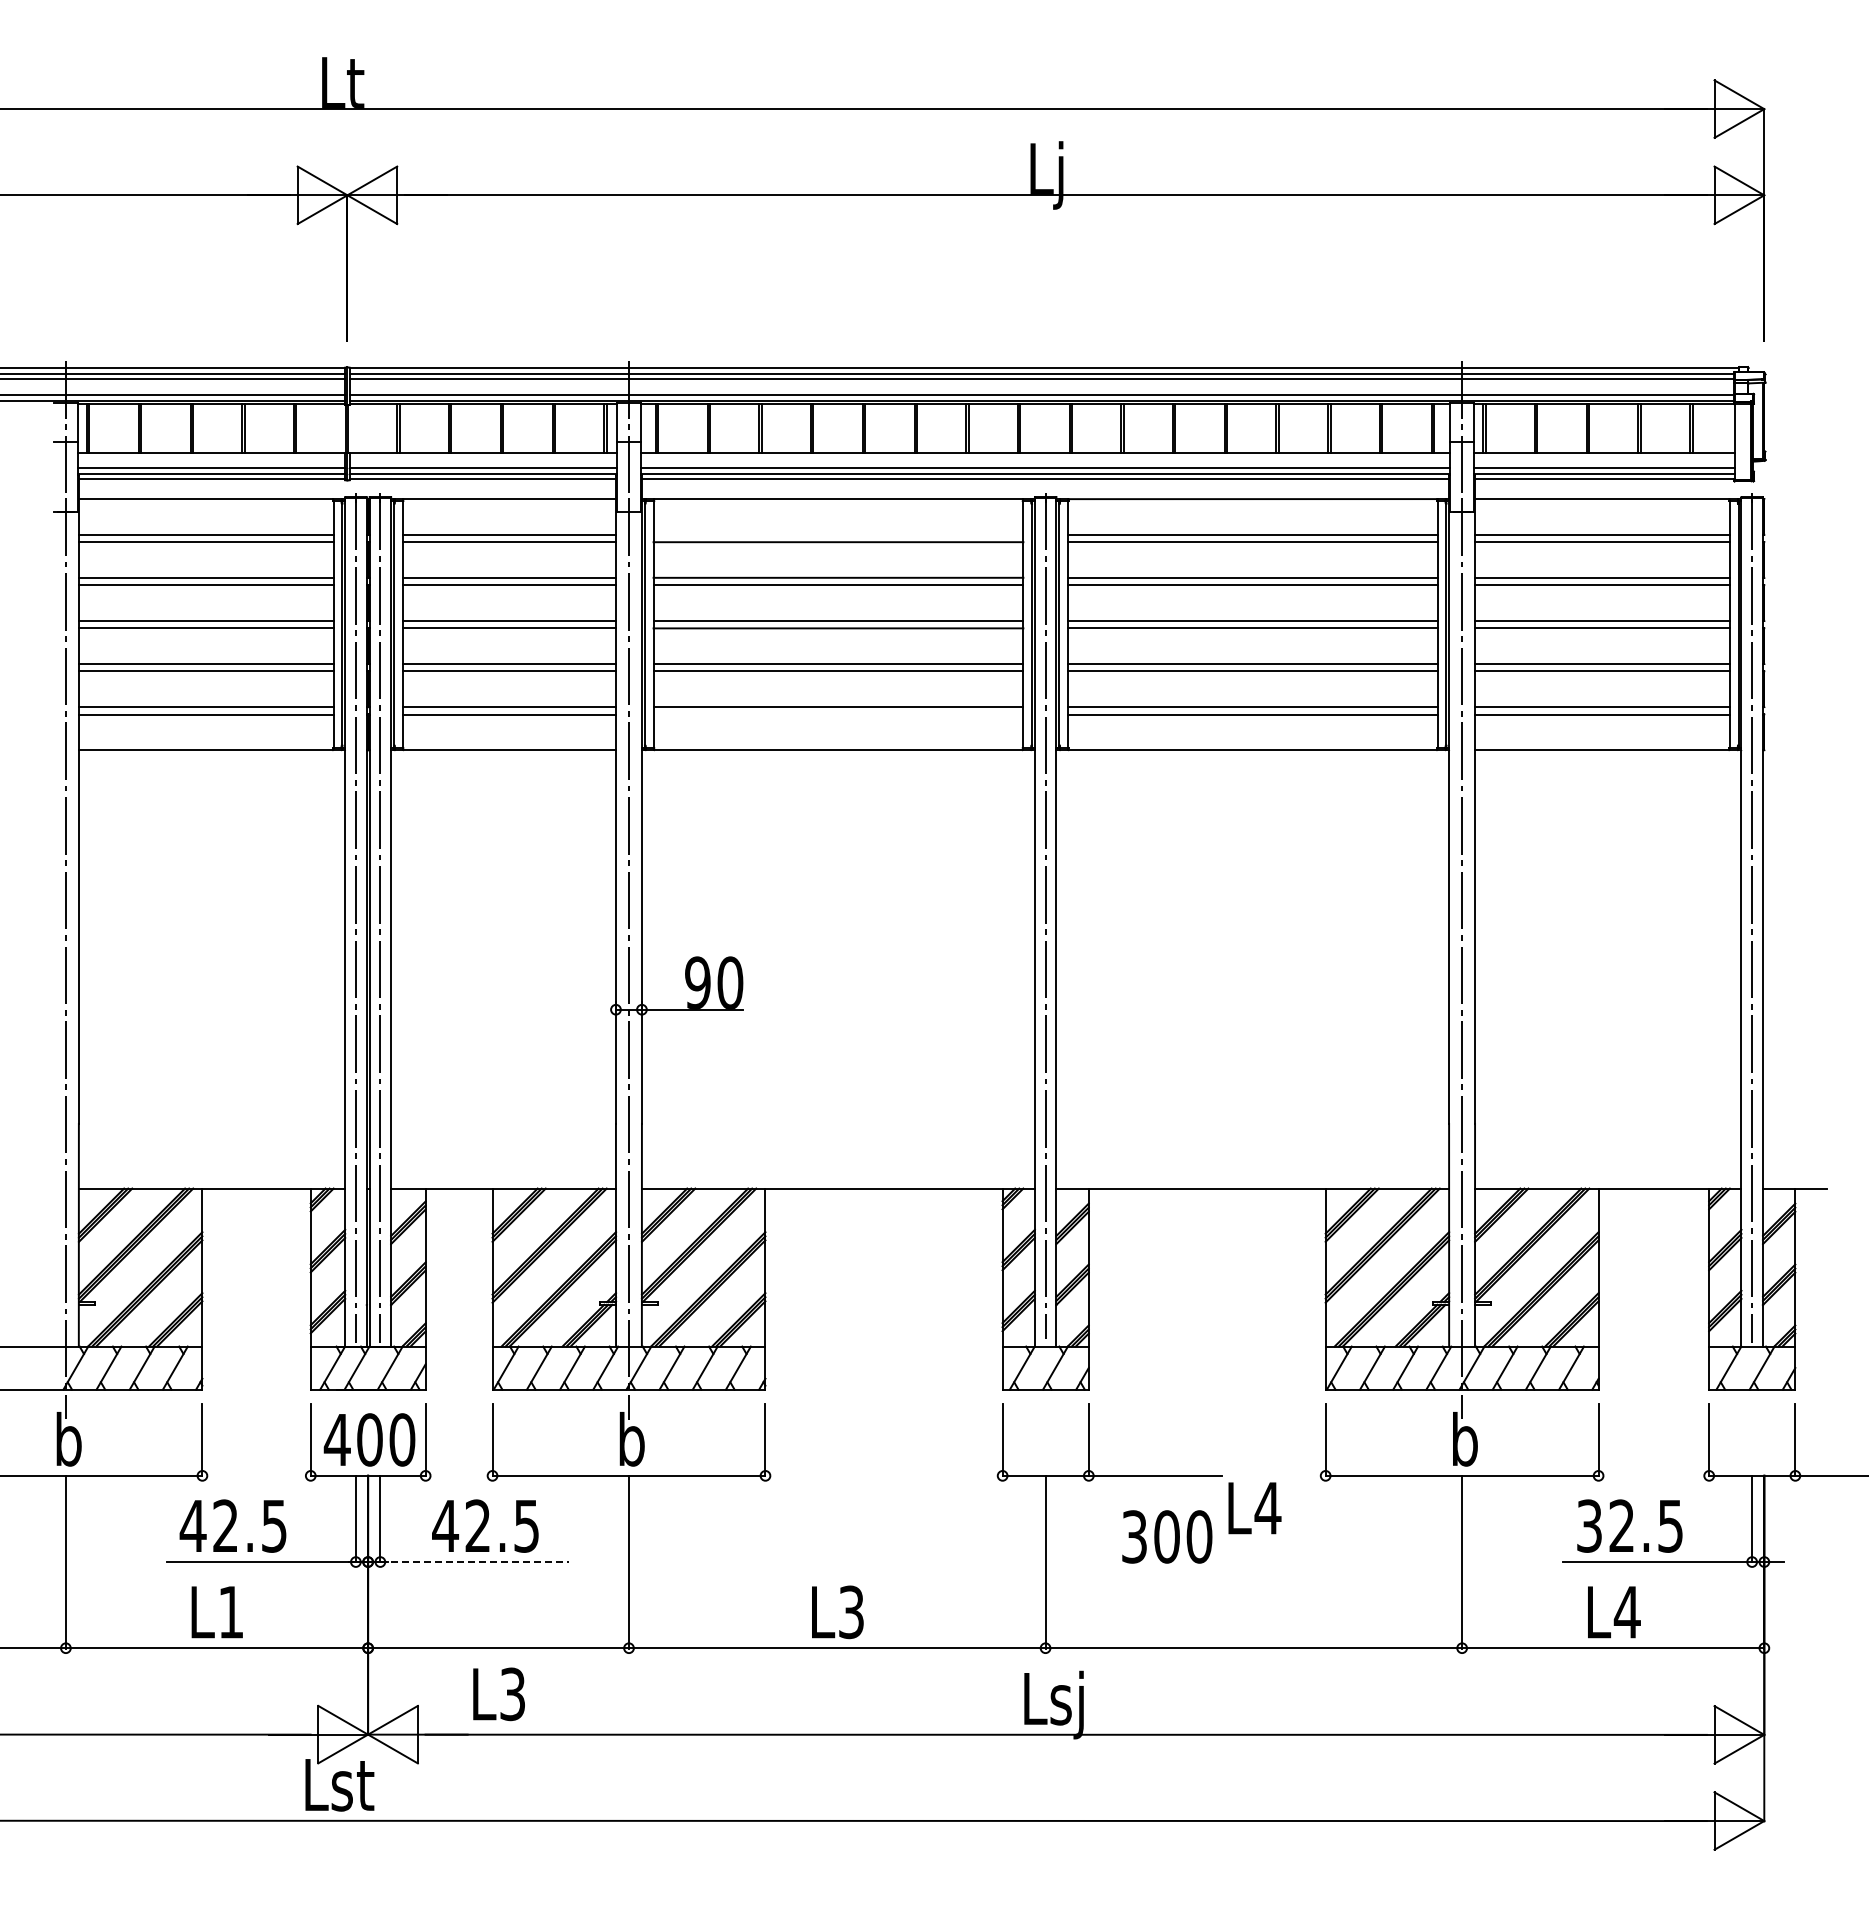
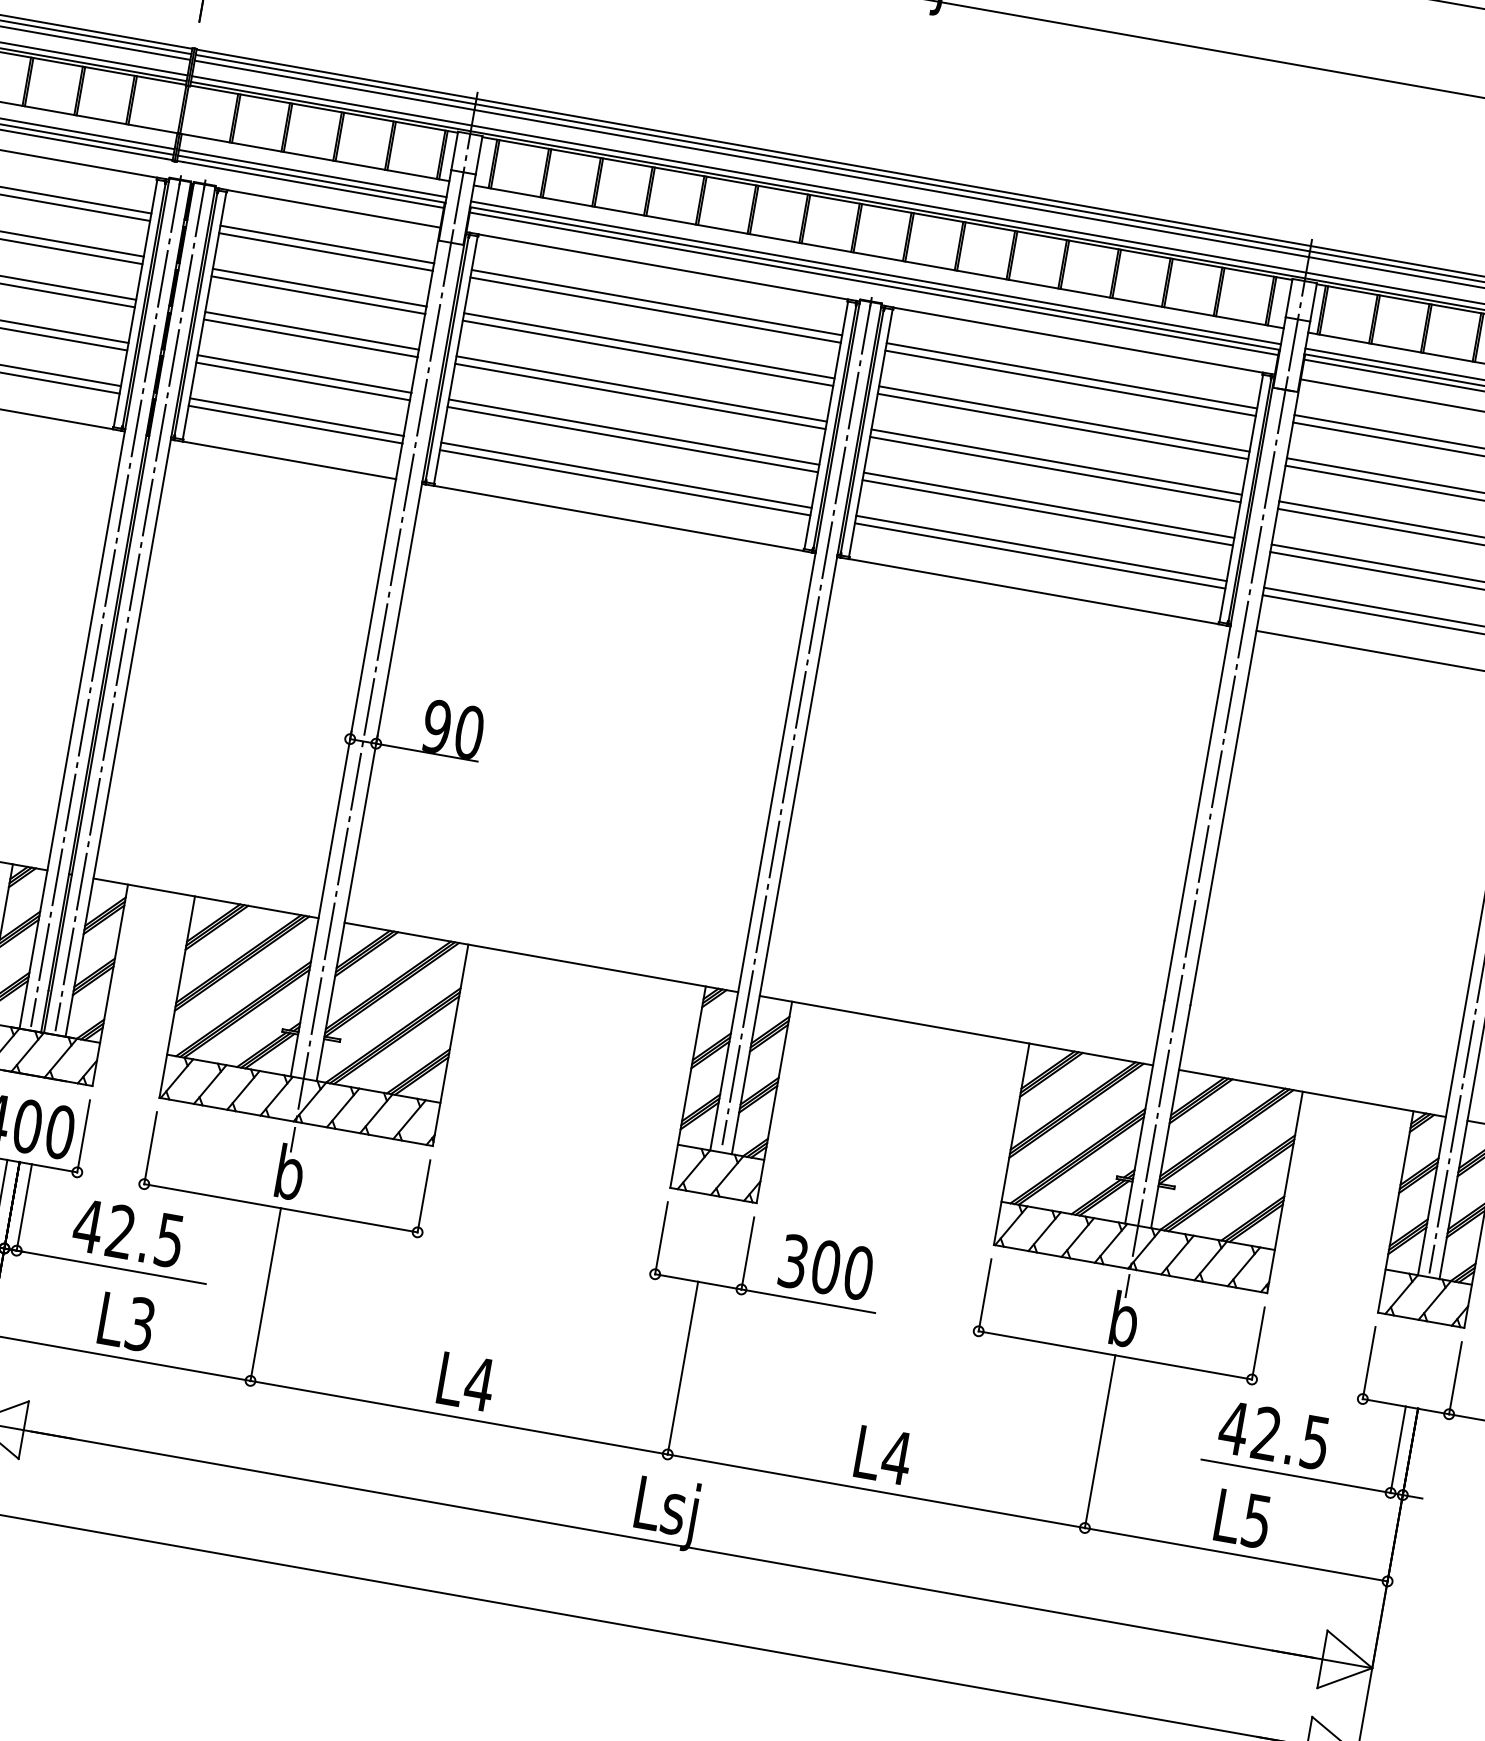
line: (838, 534) -> (657, 302), added
line: (838, 714) -> (625, 482), added
text: (1254, 1508) -> (883, 1455), moved
text: (1588, 1525) -> (1233, 1427), 32.5 -> 42.5
text: (1167, 1536) -> (826, 1266), moved
line: (475, 1562) -> (111, 1267), dashed -> solid
text: (850, 1612) -> (478, 1384), L3 -> L4
text: (1626, 1612) -> (1255, 1521), L4 -> L5
text: (498, 1694) -> (126, 1322), moved

